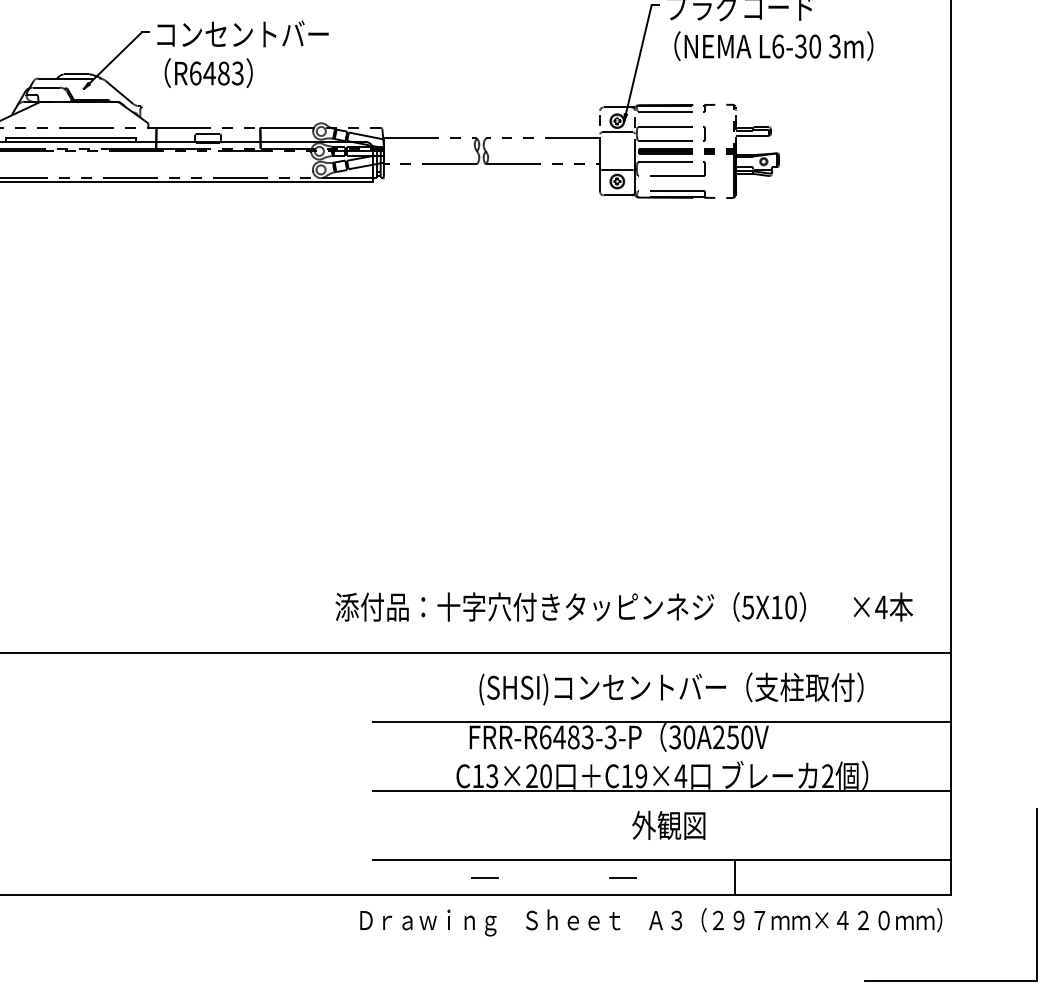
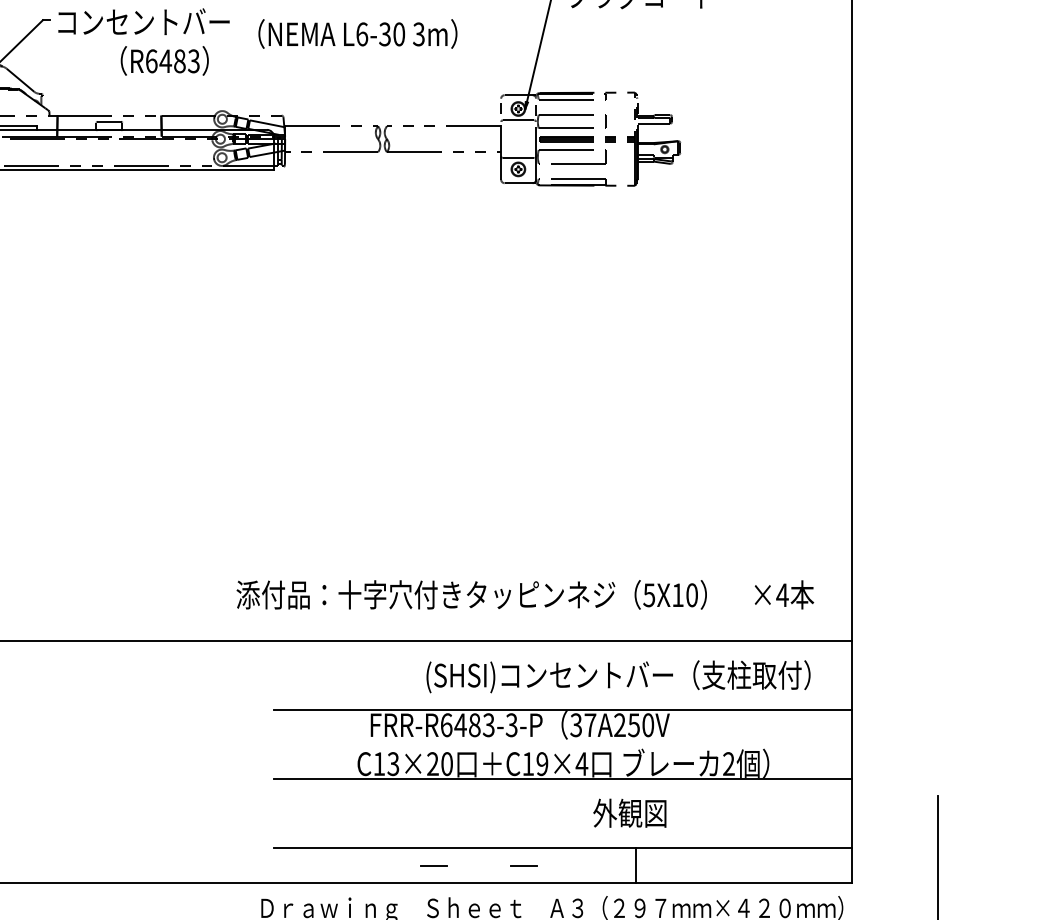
text: (773, 45) -> (357, 33), moved
text: (208, 72) -> (164, 60), moved
text: (671, 688) -> (618, 676), moved
text: (689, 737) -> (590, 725), 30A250V -> 37A250V
text: (668, 825) -> (629, 813), moved
line: (484, 877) -> (433, 865), moved

